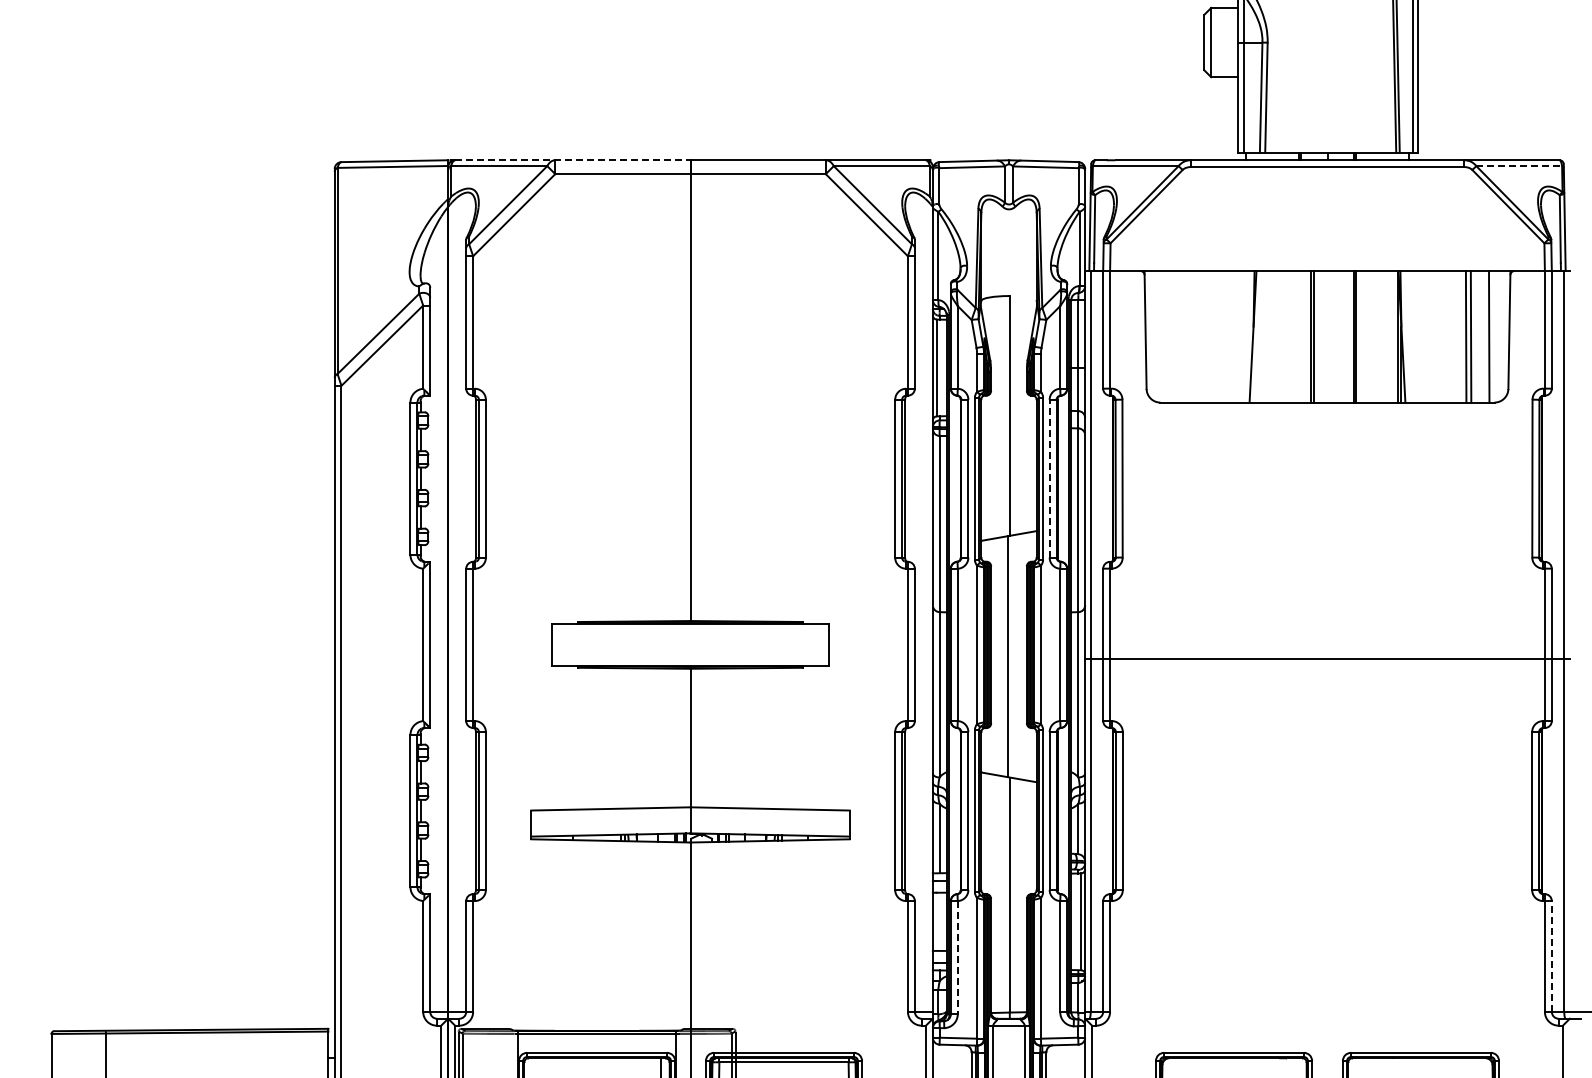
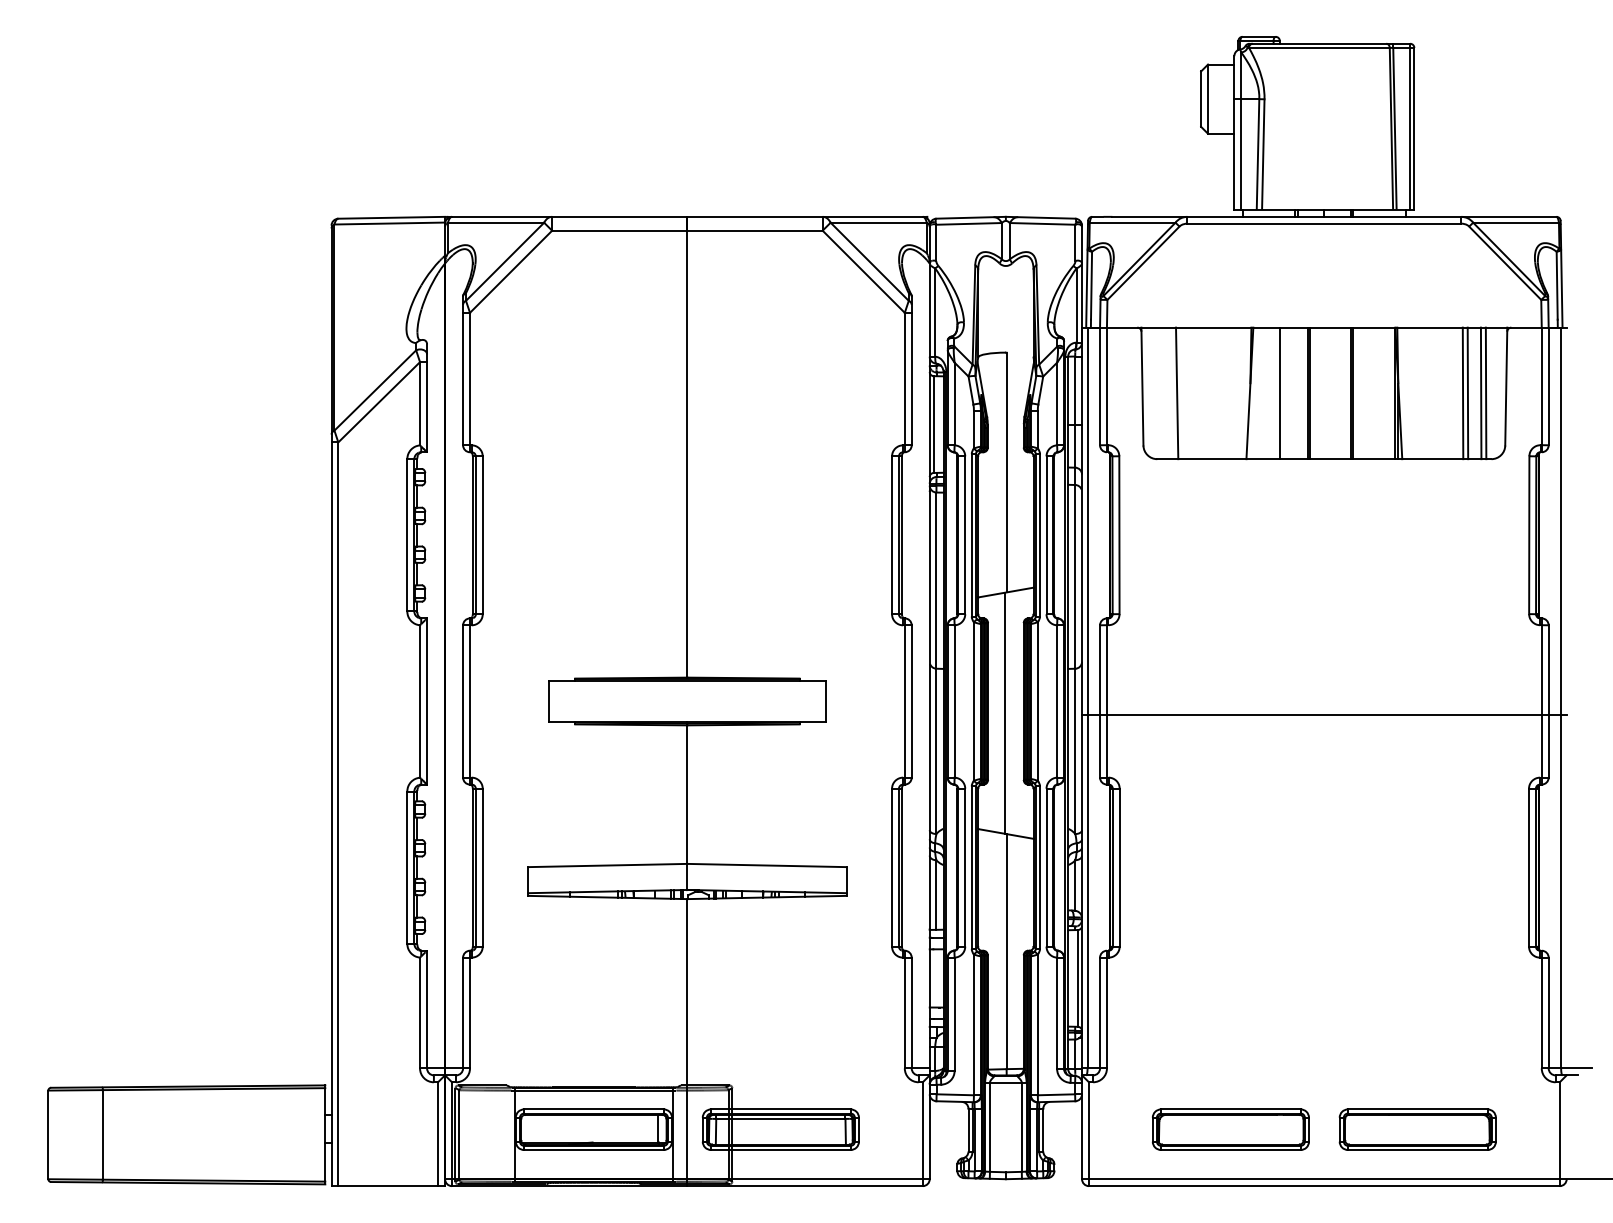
line: (572, 159) -> (569, 216), dashed -> solid
line: (1519, 165) -> (1516, 222), dashed -> solid
line: (1180, 336) -> (1177, 393), added
line: (1283, 336) -> (1280, 393), added
line: (1483, 336) -> (1480, 393), added
line: (1049, 478) -> (1046, 535), dashed -> solid
line: (1551, 955) -> (1548, 1012), dashed -> solid
line: (957, 957) -> (954, 1014), dashed -> solid

